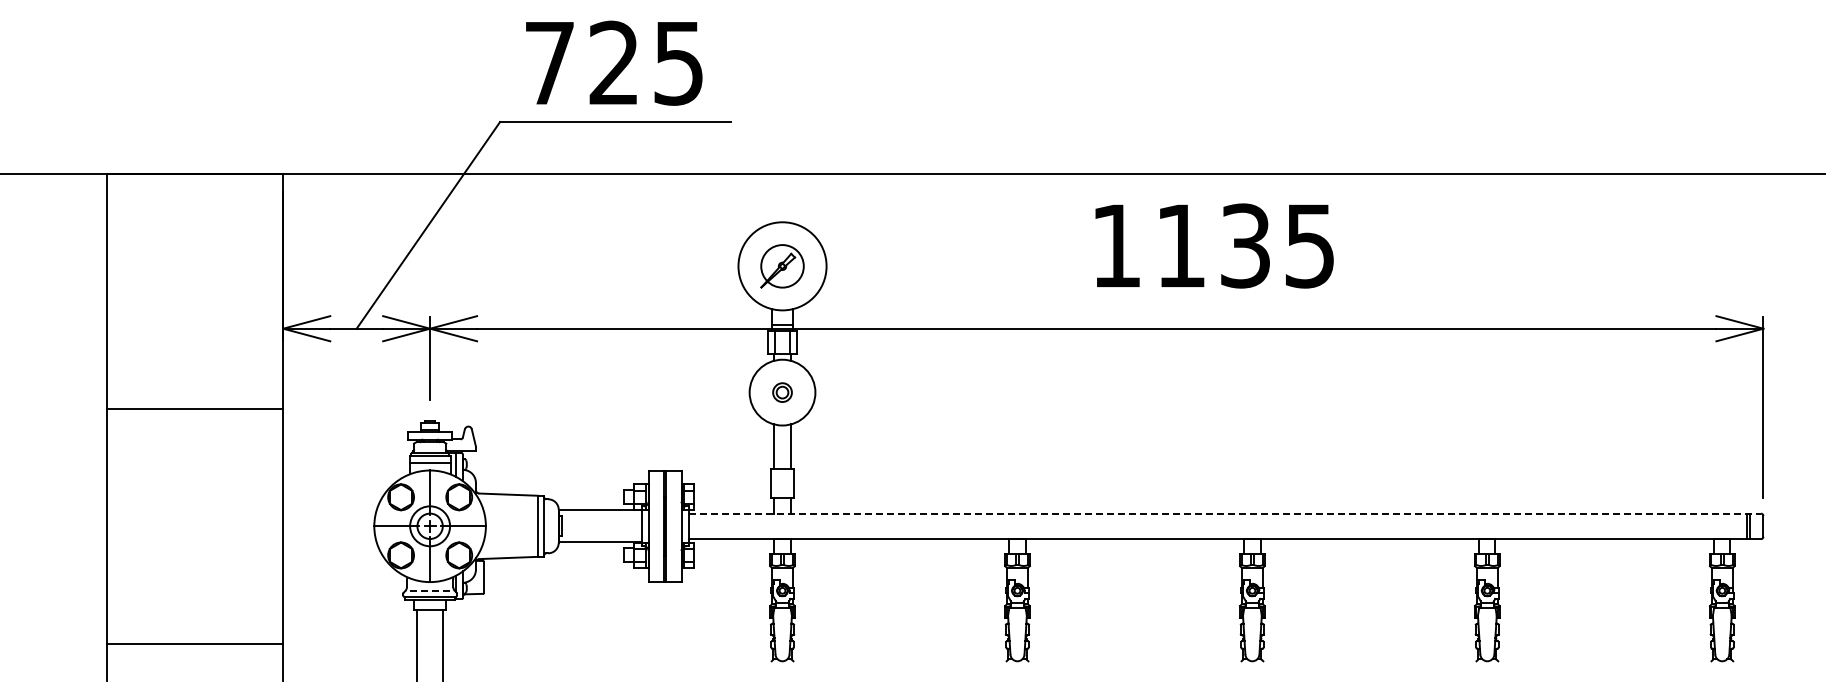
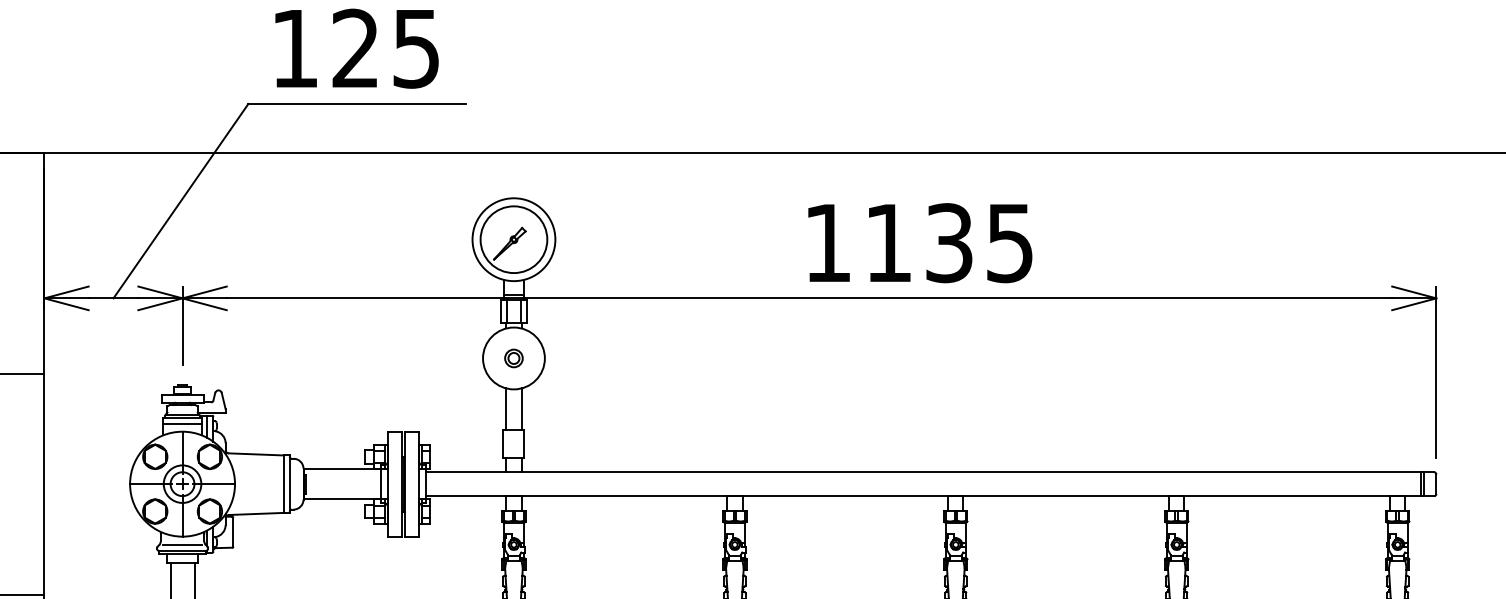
text: (549, 63) -> (294, 48), 725 -> 125
text: (1214, 245) -> (920, 242), moved
circle: (782, 265) -> (513, 238), size x1.67
line: (1225, 513) -> (930, 472), dashed -> solid
line: (430, 590) -> (182, 544), dashed -> solid

